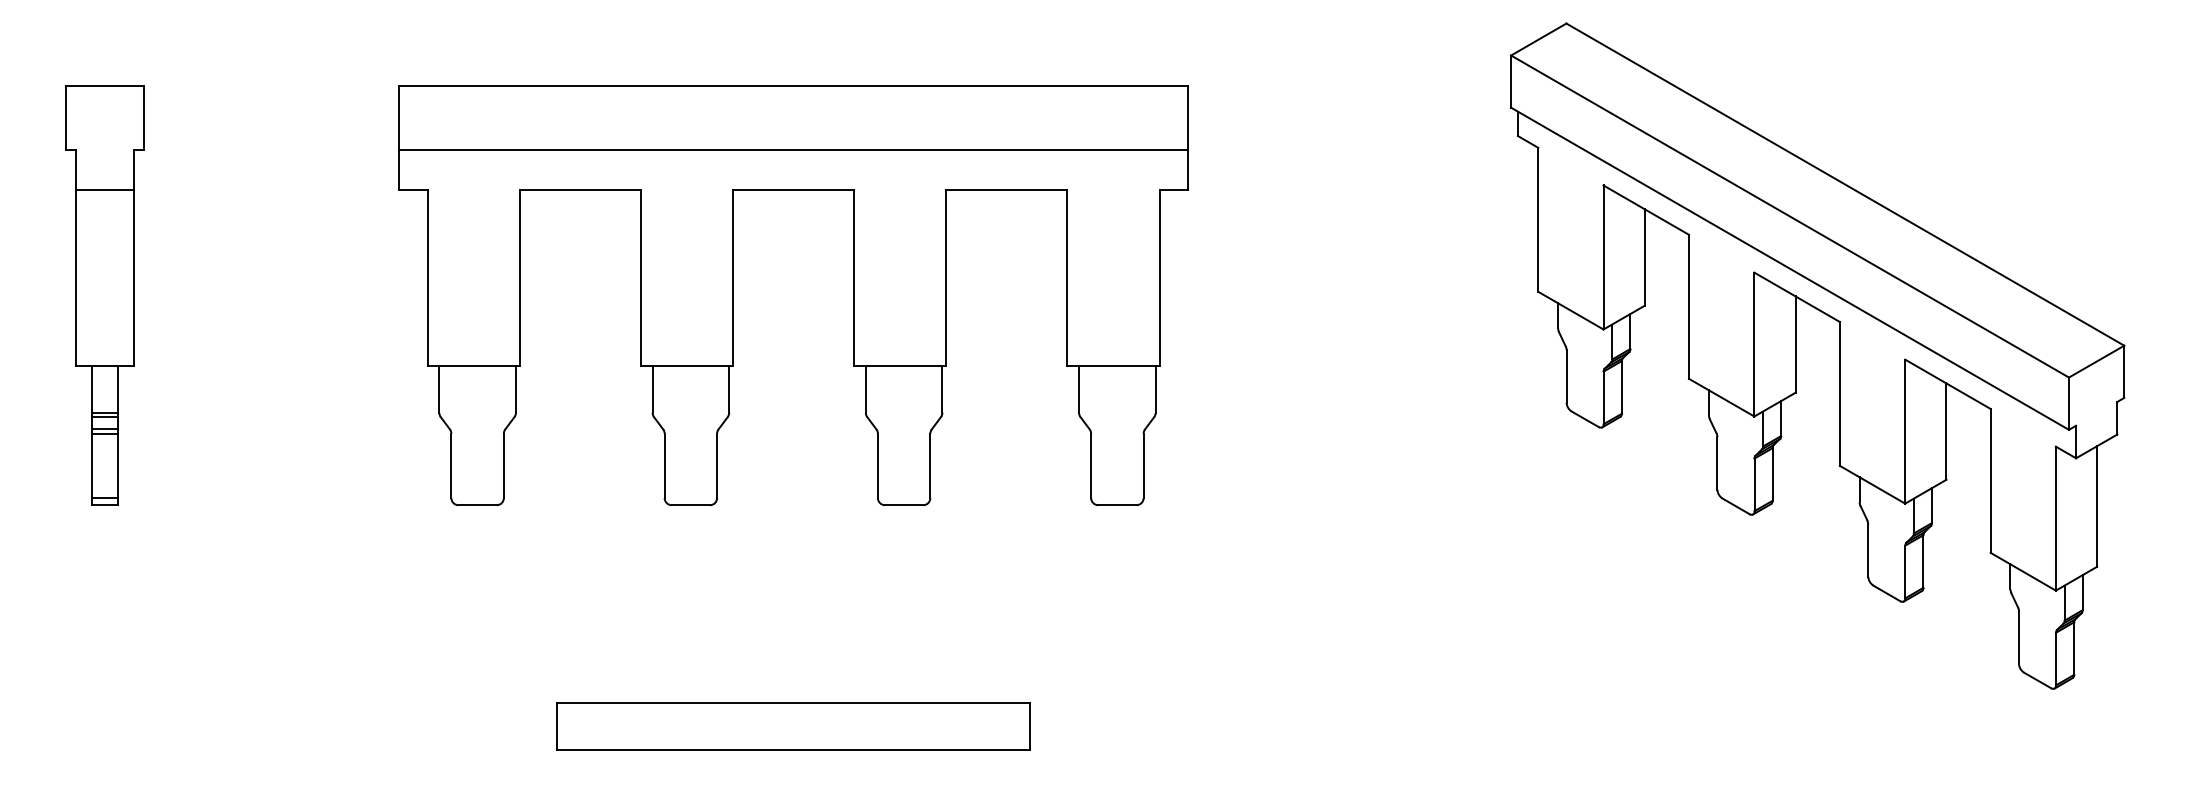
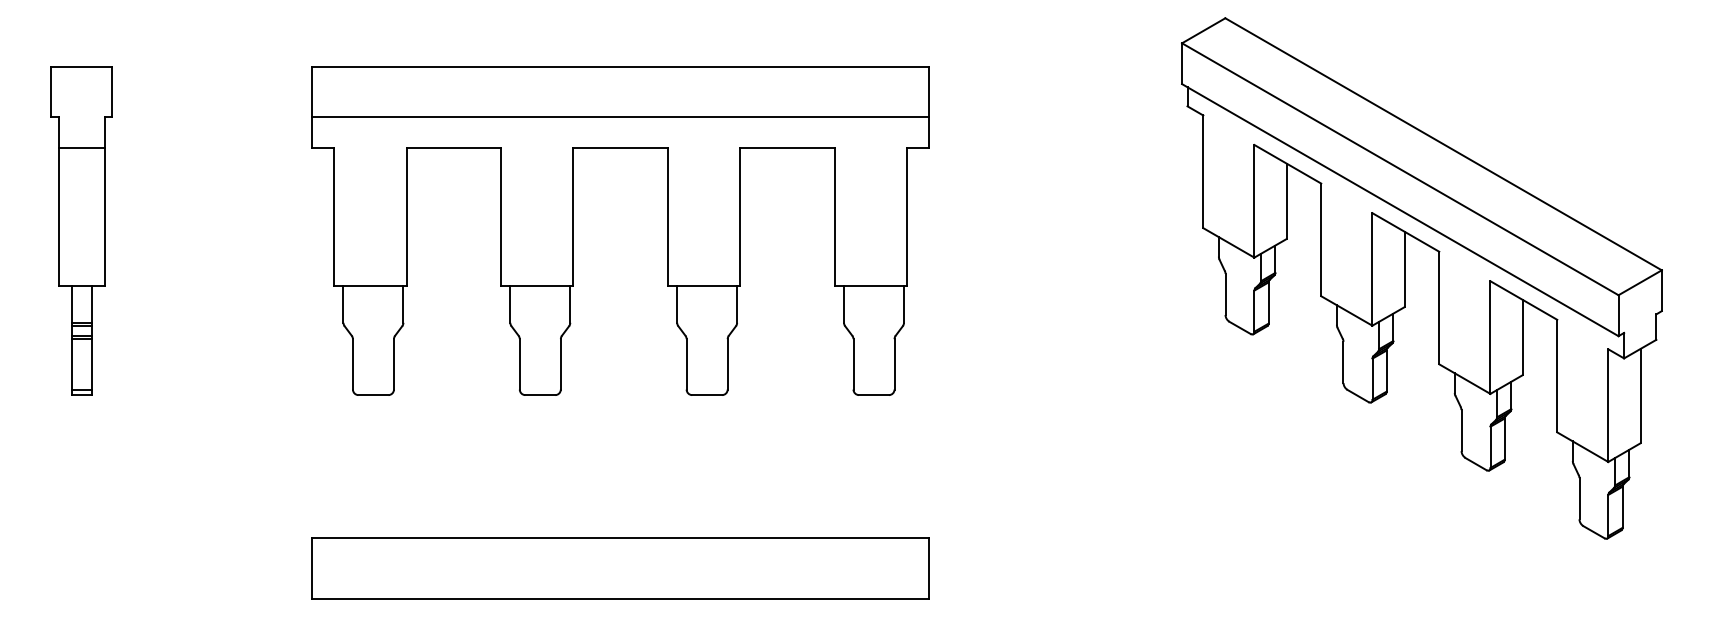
part: (793, 725) -> (620, 567), size x1.67

